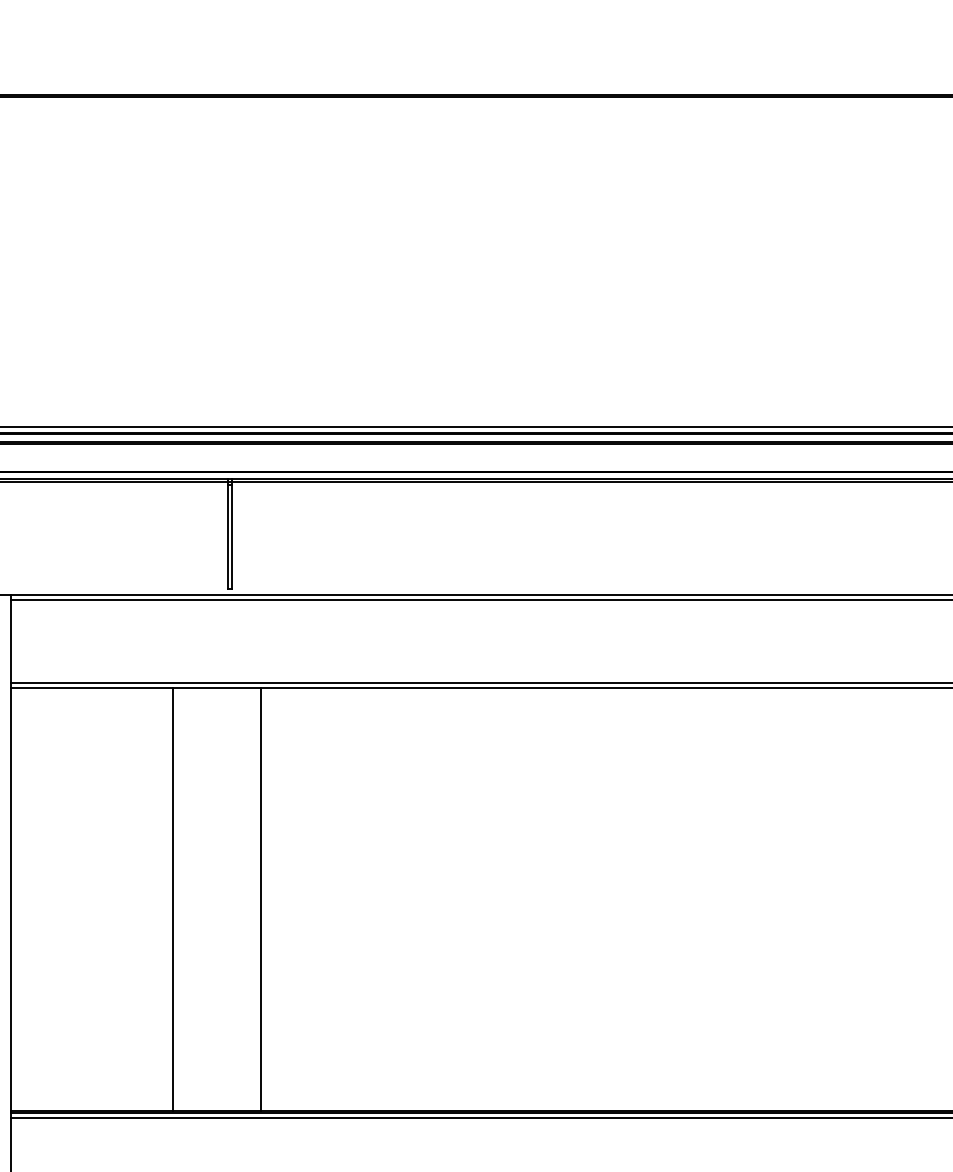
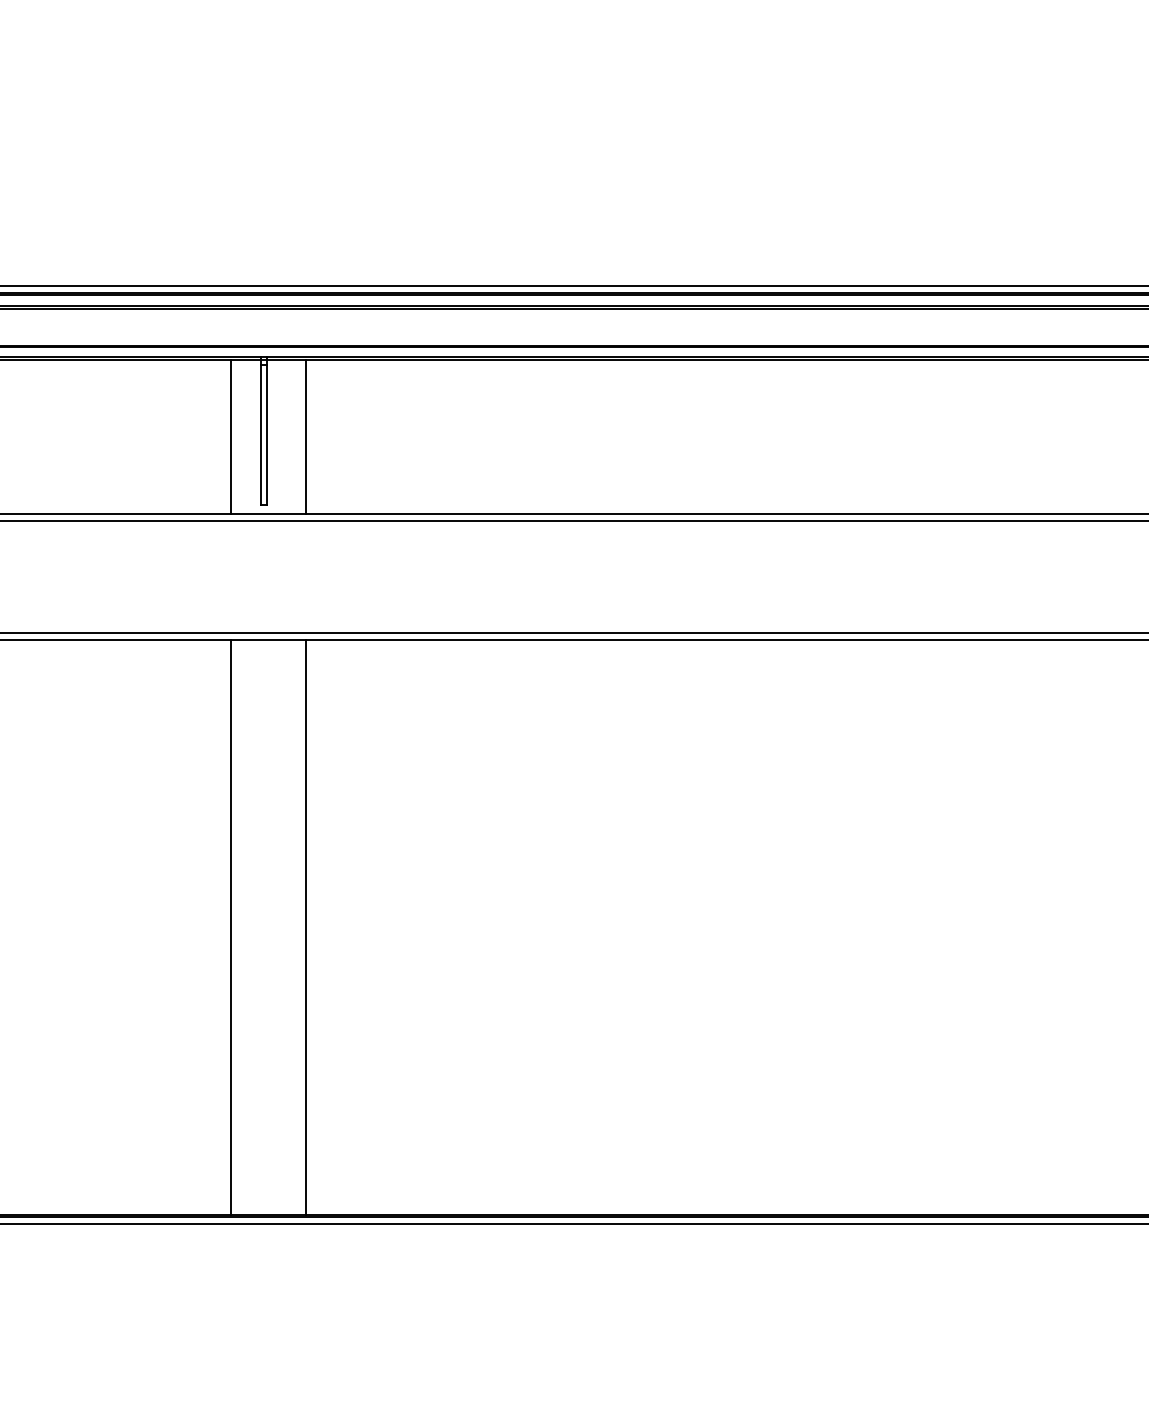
line: (206, 537) -> (231, 435), added
line: (261, 537) -> (306, 435), added
line: (173, 899) -> (231, 927), moved

